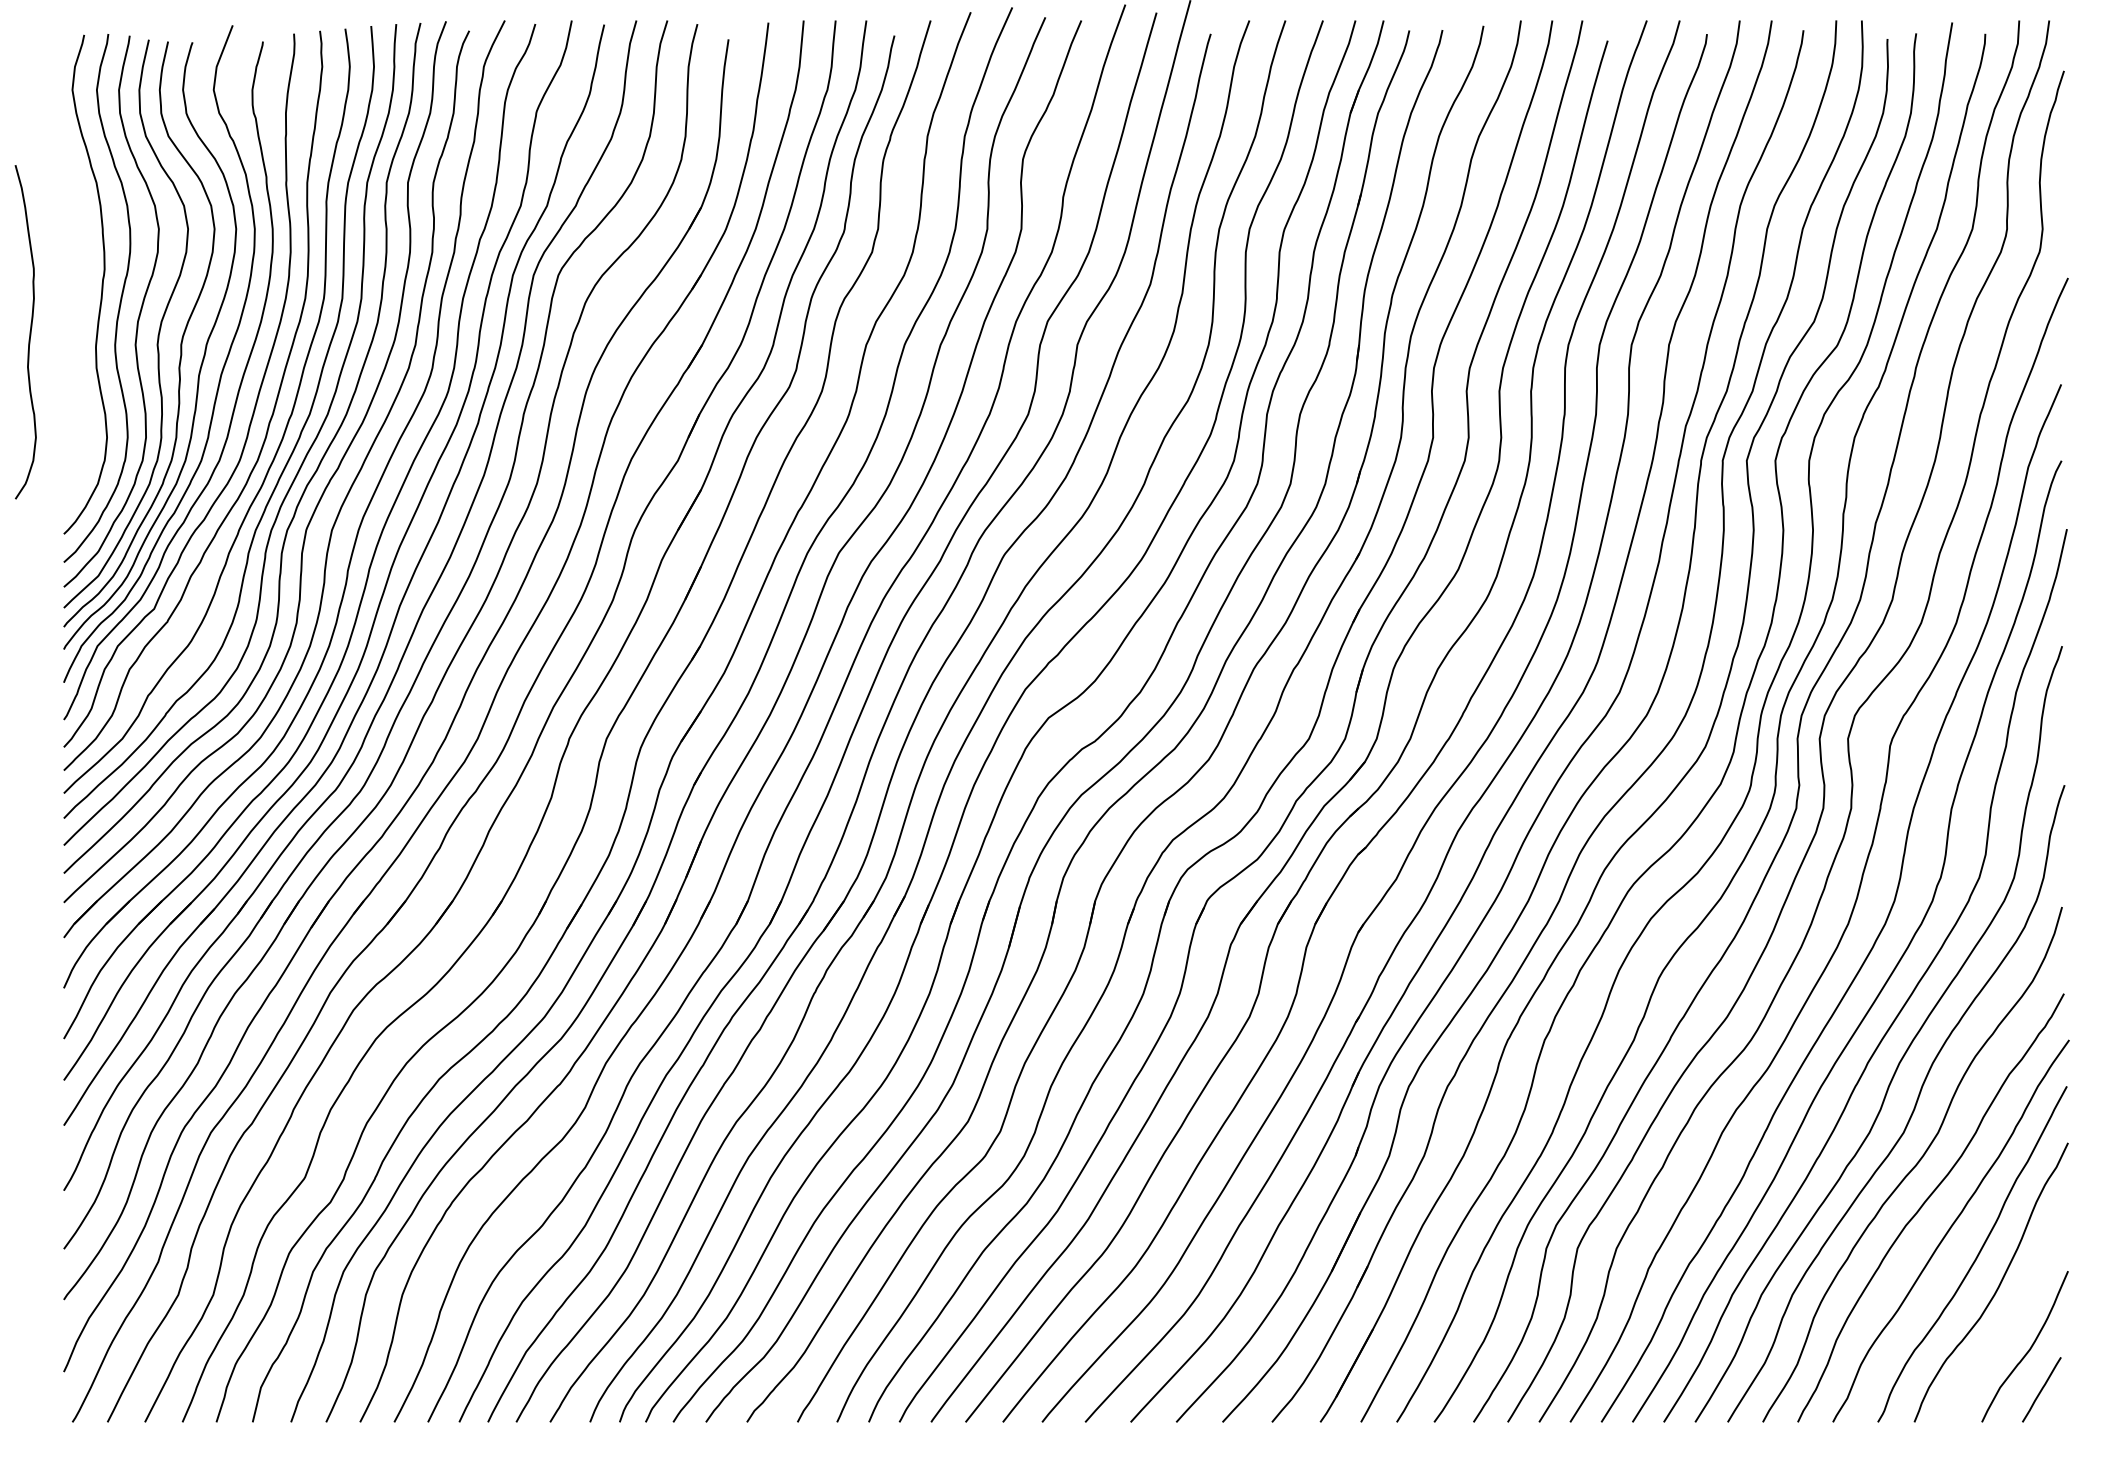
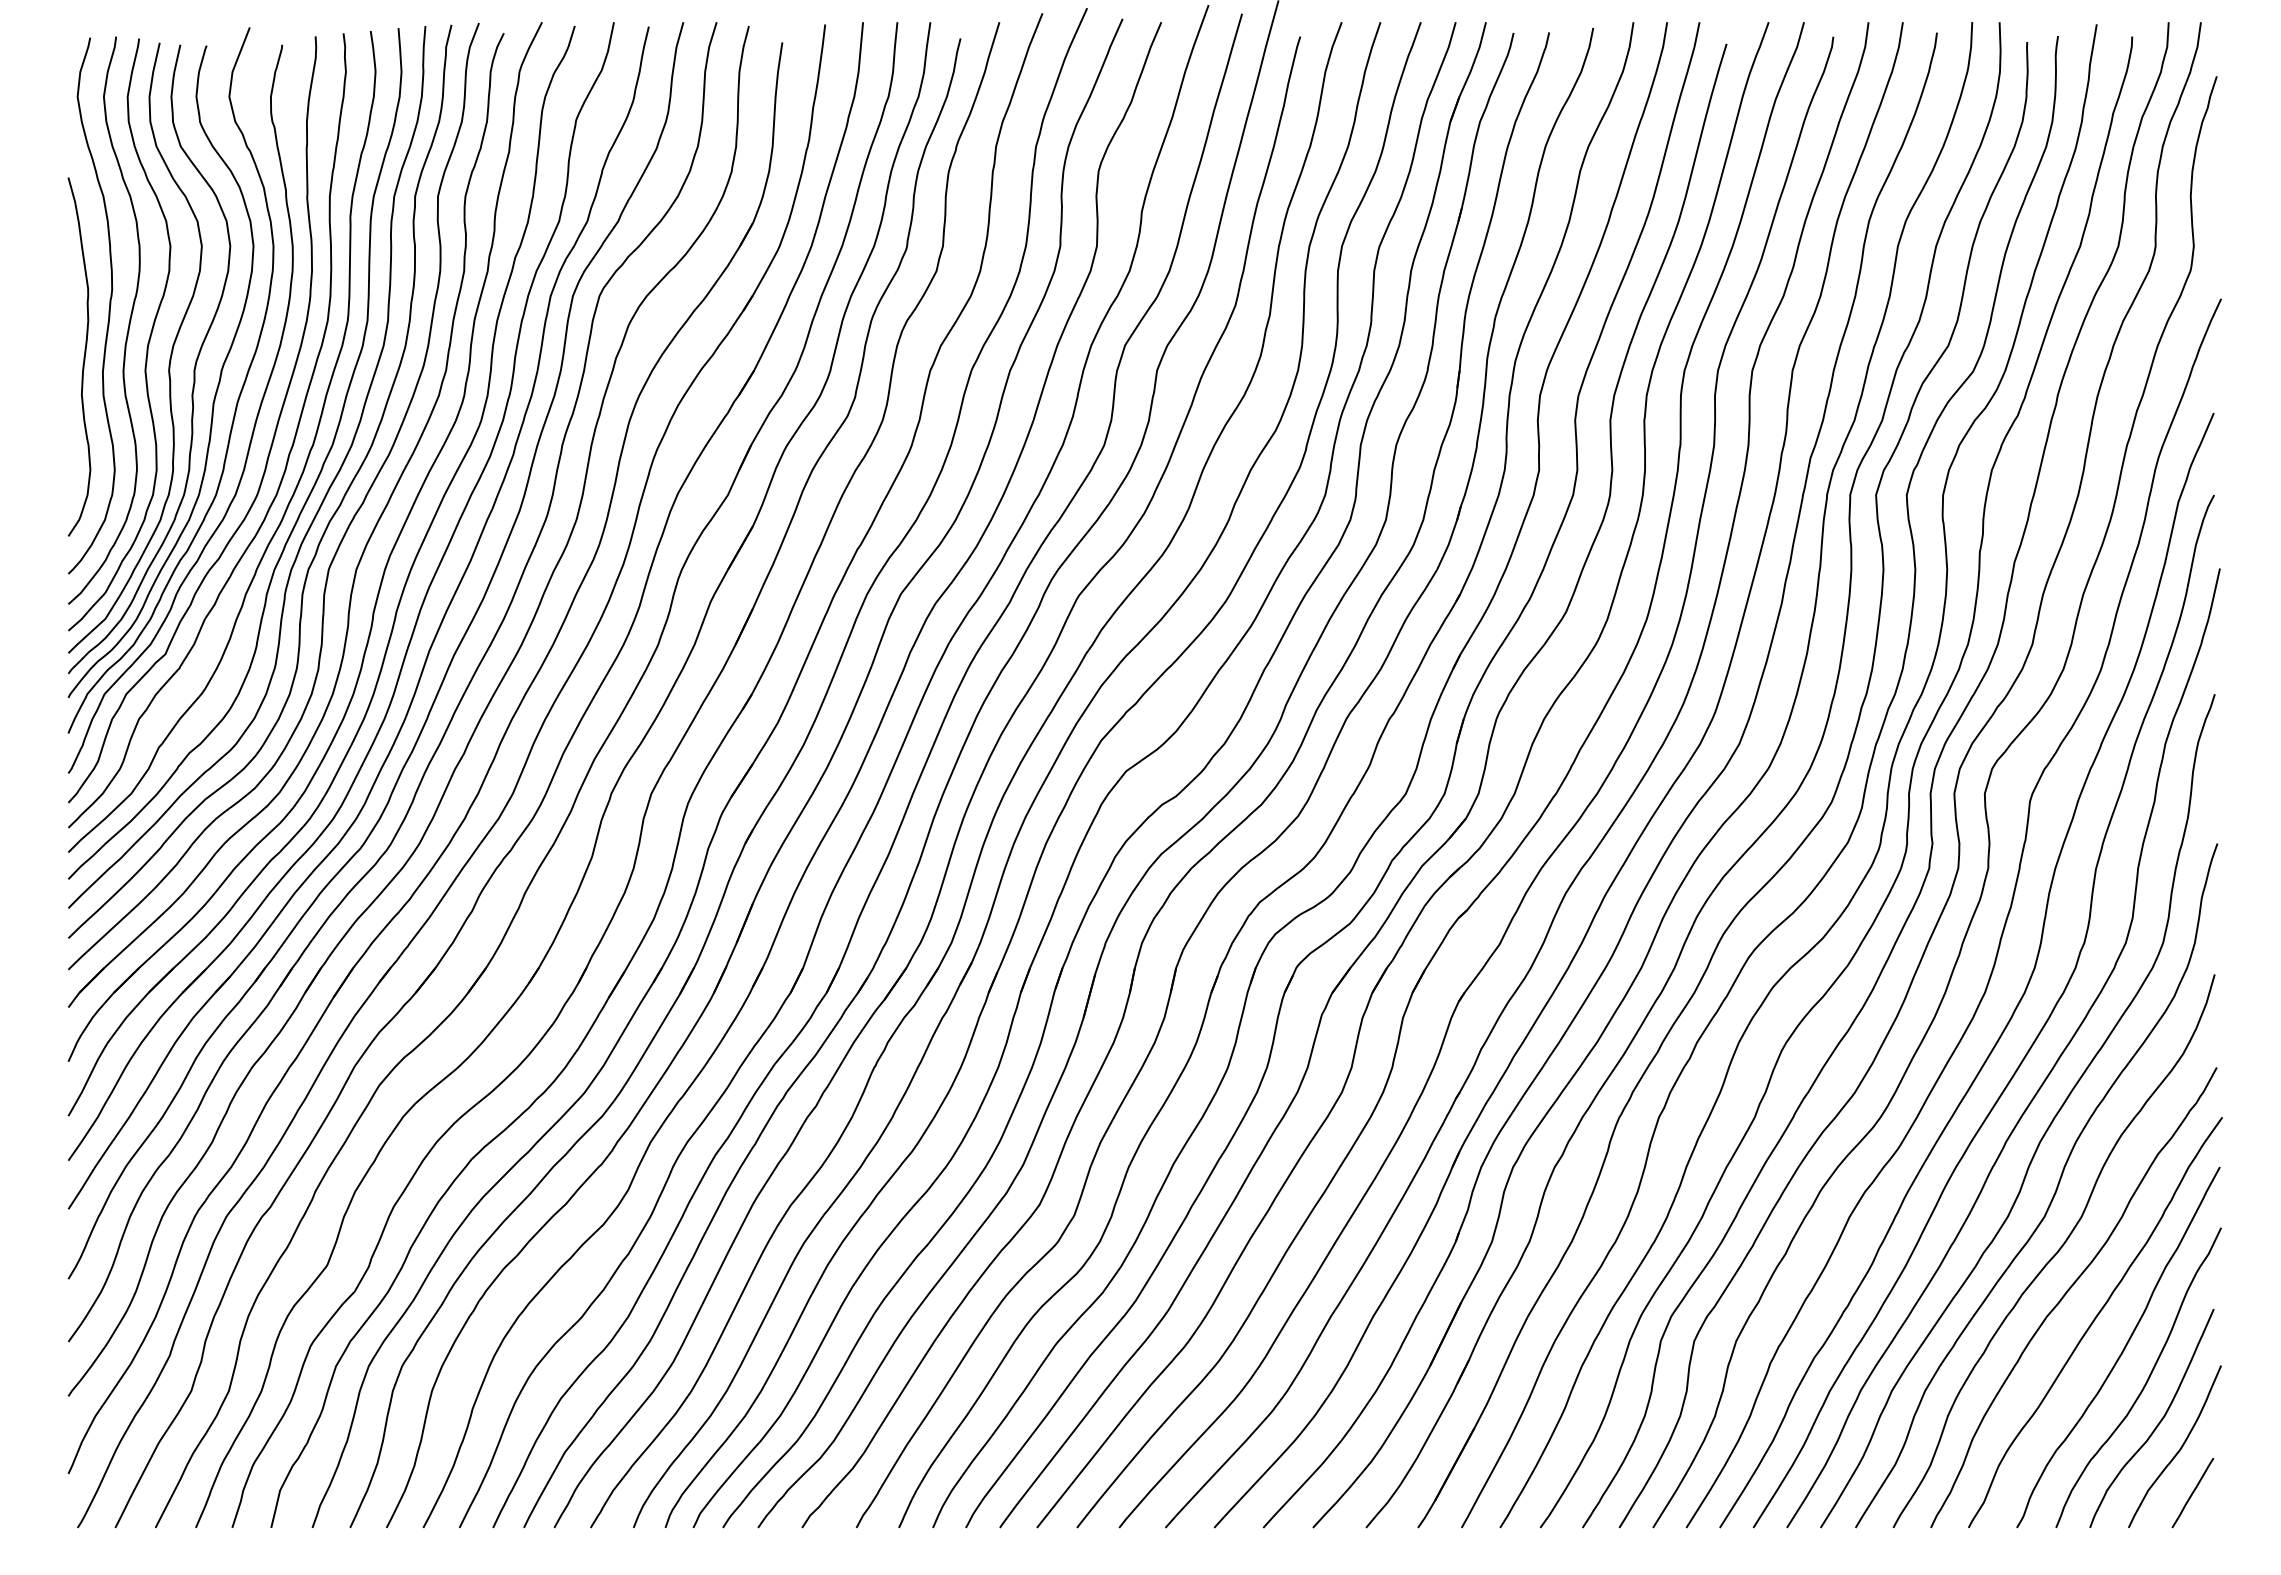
curve: (29, 331) -> (83, 356), moved
curve: (2009, 1324) -> (2158, 1422), added

